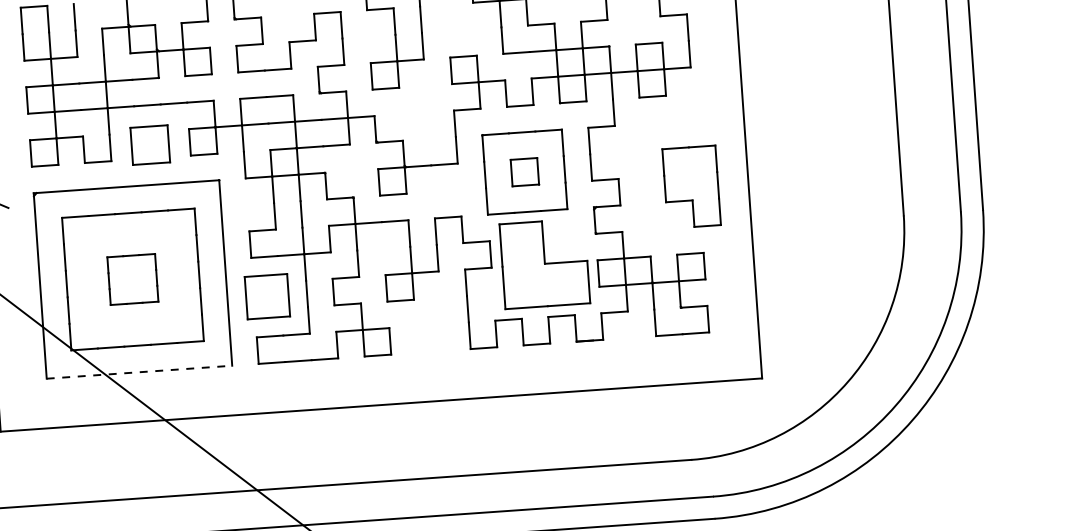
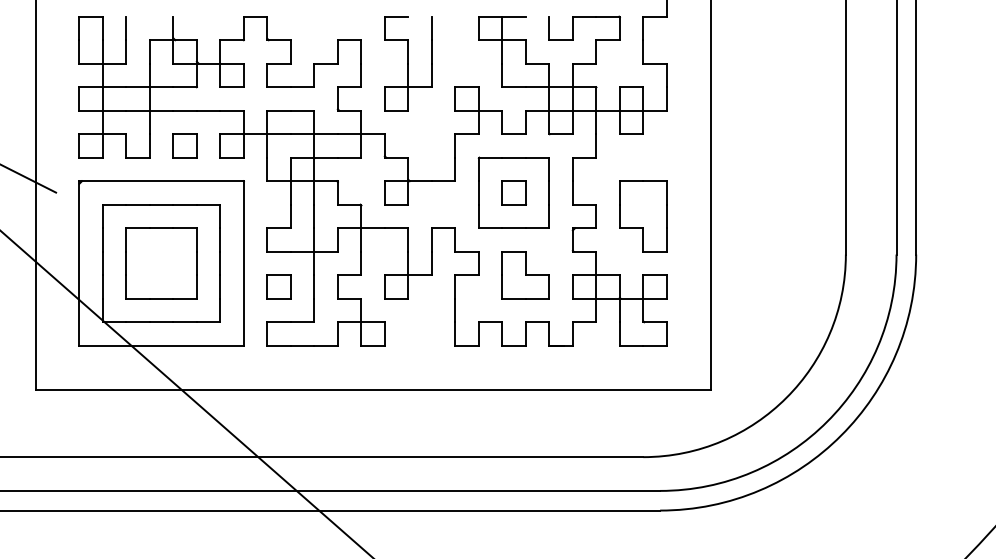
part: (149, 144) -> (184, 145), size x0.71
part: (691, 187) -> (643, 216), moved
part: (544, 264) -> (525, 275), size x0.62
part: (132, 279) -> (161, 263), size x1.67
part: (266, 296) -> (278, 286), size x0.62
line: (140, 371) -> (162, 345), dashed -> solid

